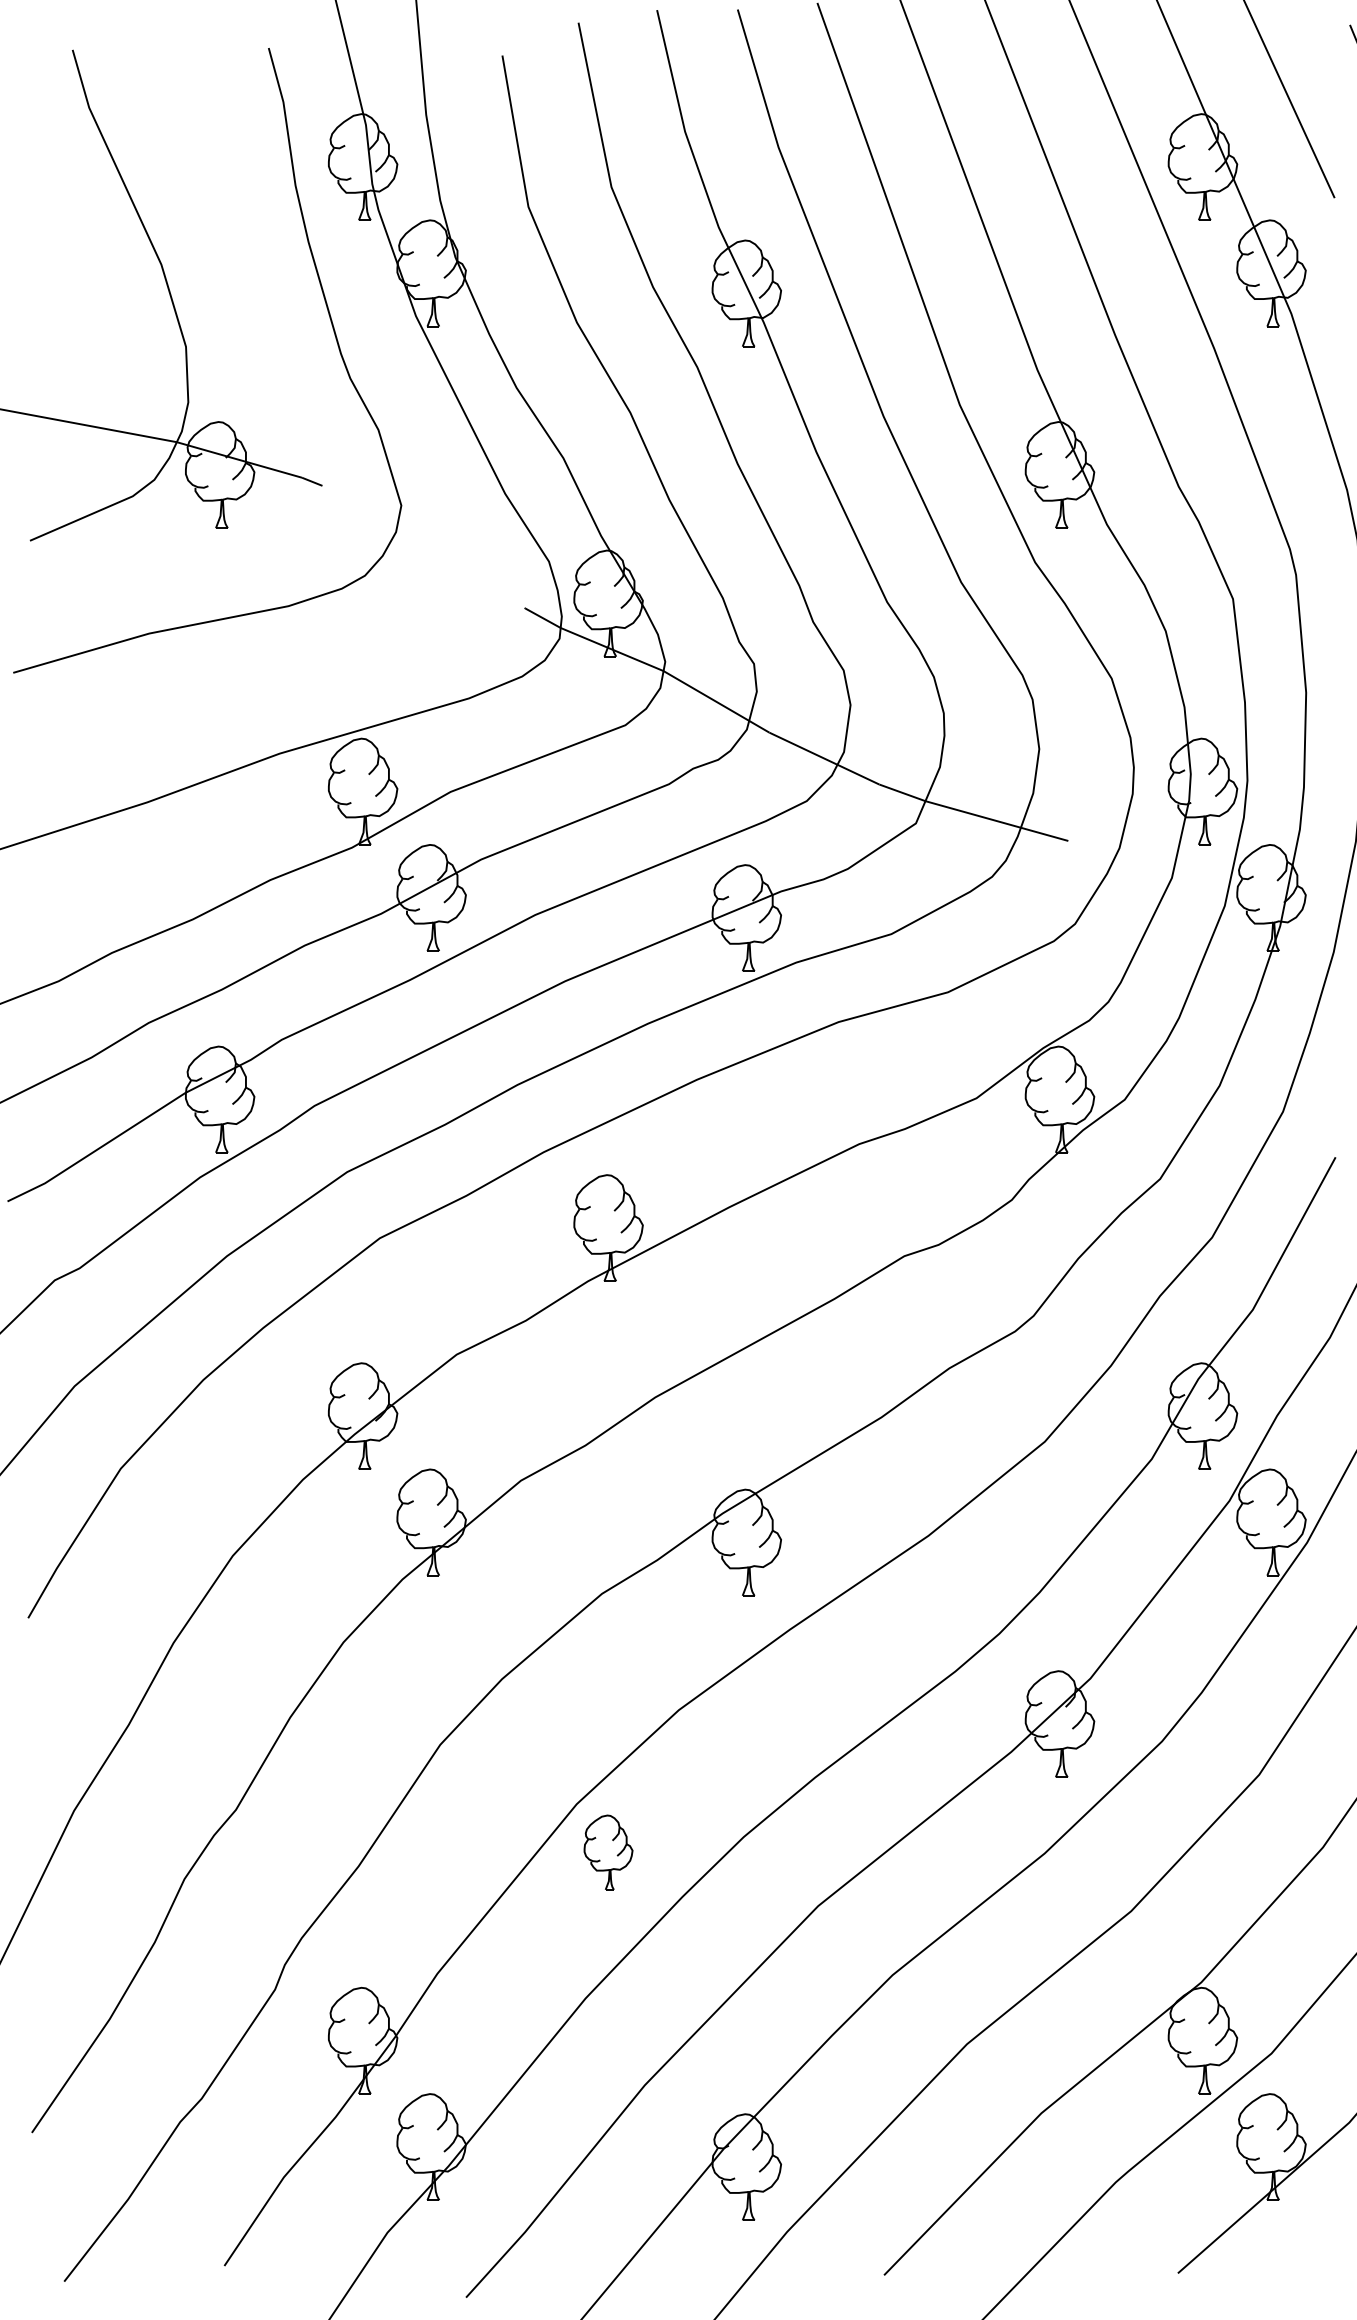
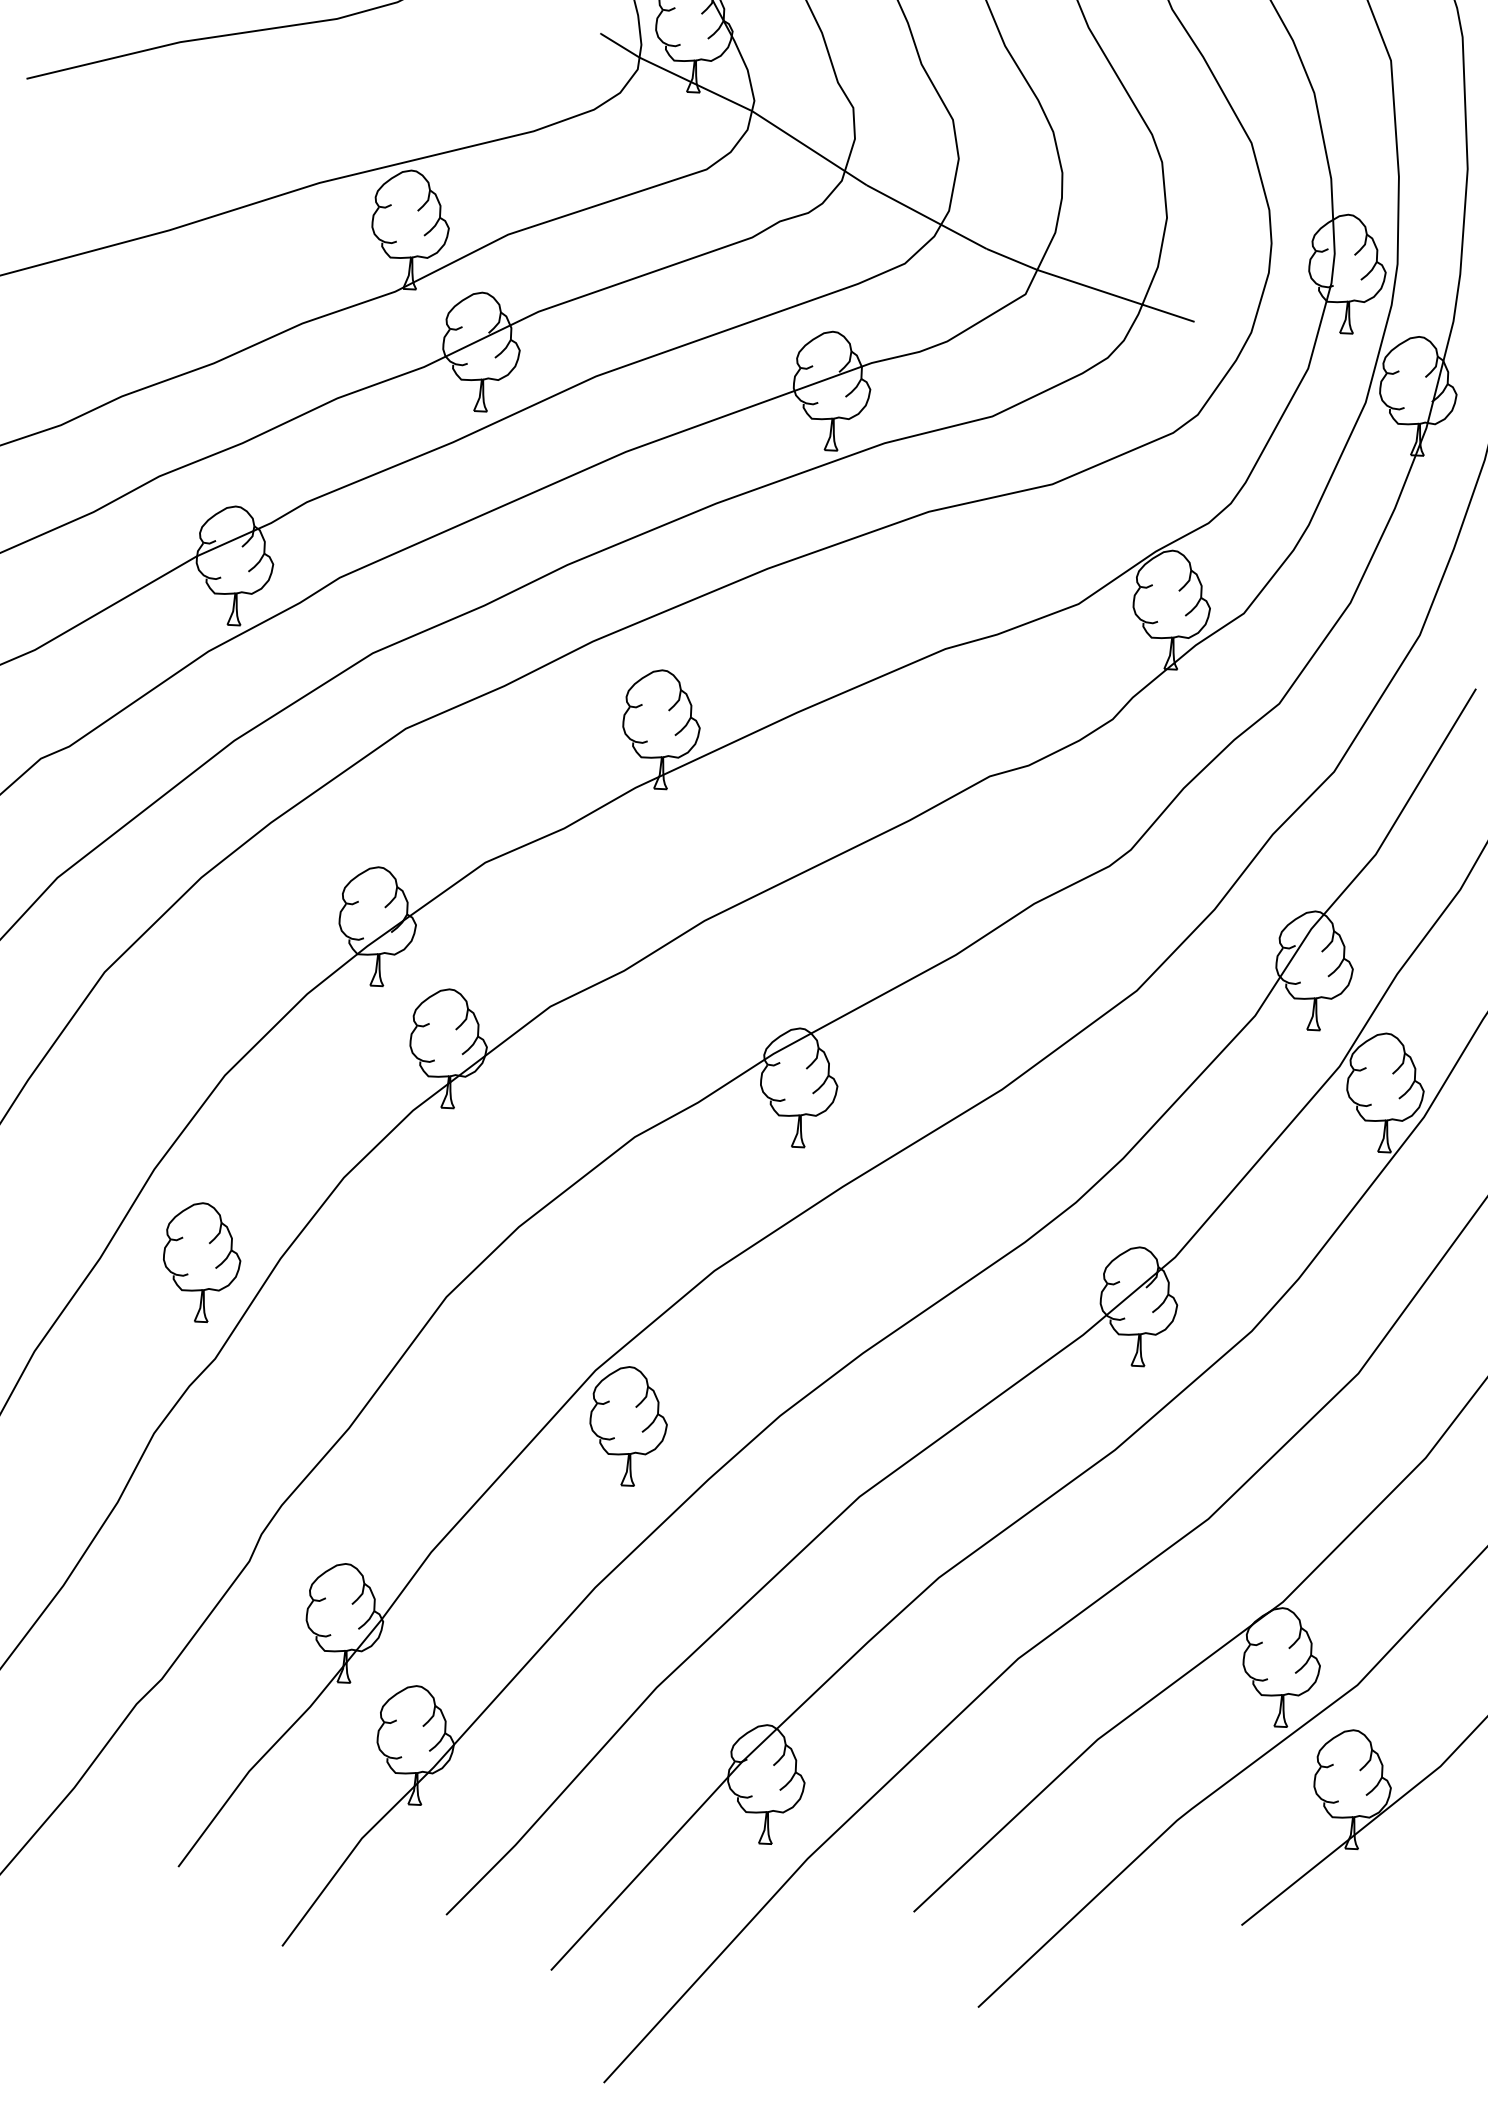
part: (220, 1723) -> (202, 1261), added
part: (608, 1852) -> (628, 1425), size x1.43

